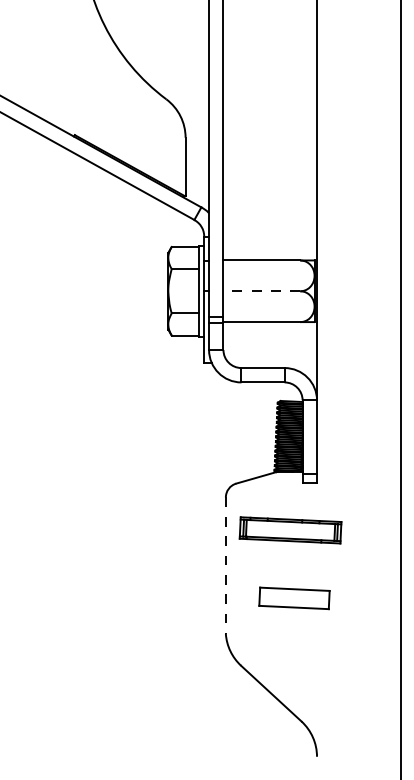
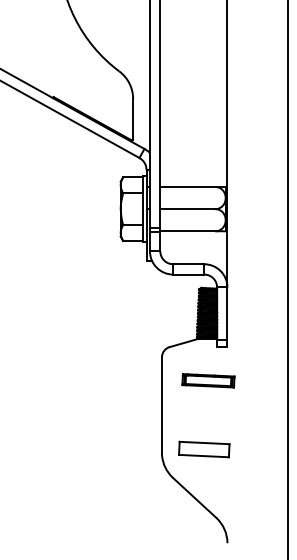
line: (261, 291) -> (187, 209), dashed -> solid
part: (290, 530) -> (208, 380), size x0.71
line: (226, 566) -> (162, 406), dashed -> solid
part: (294, 598) -> (204, 449), moved

